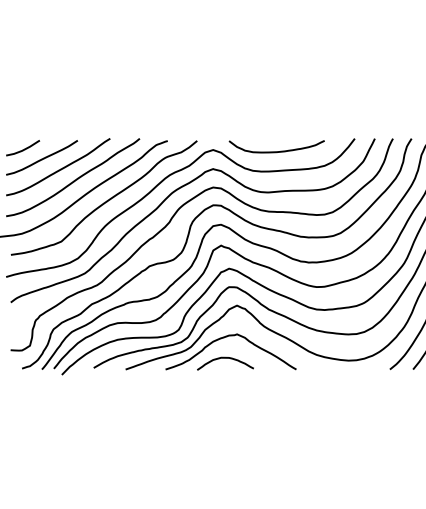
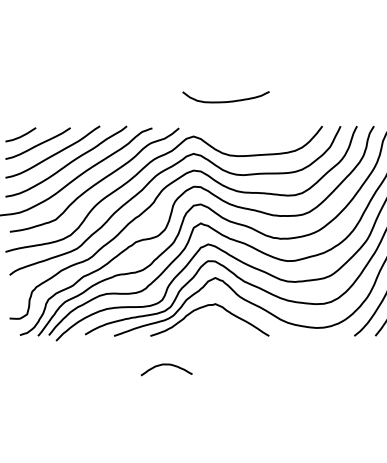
curve: (276, 151) -> (225, 101), moved
curve: (225, 358) -> (166, 365), moved

